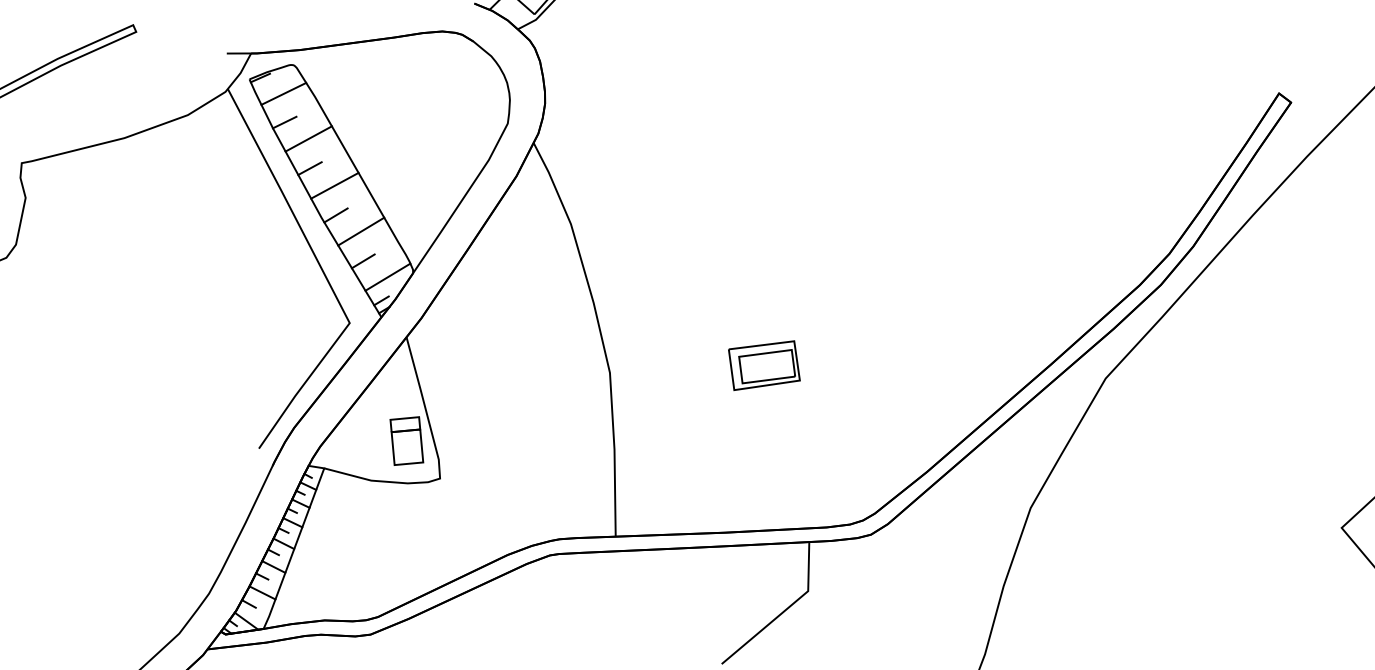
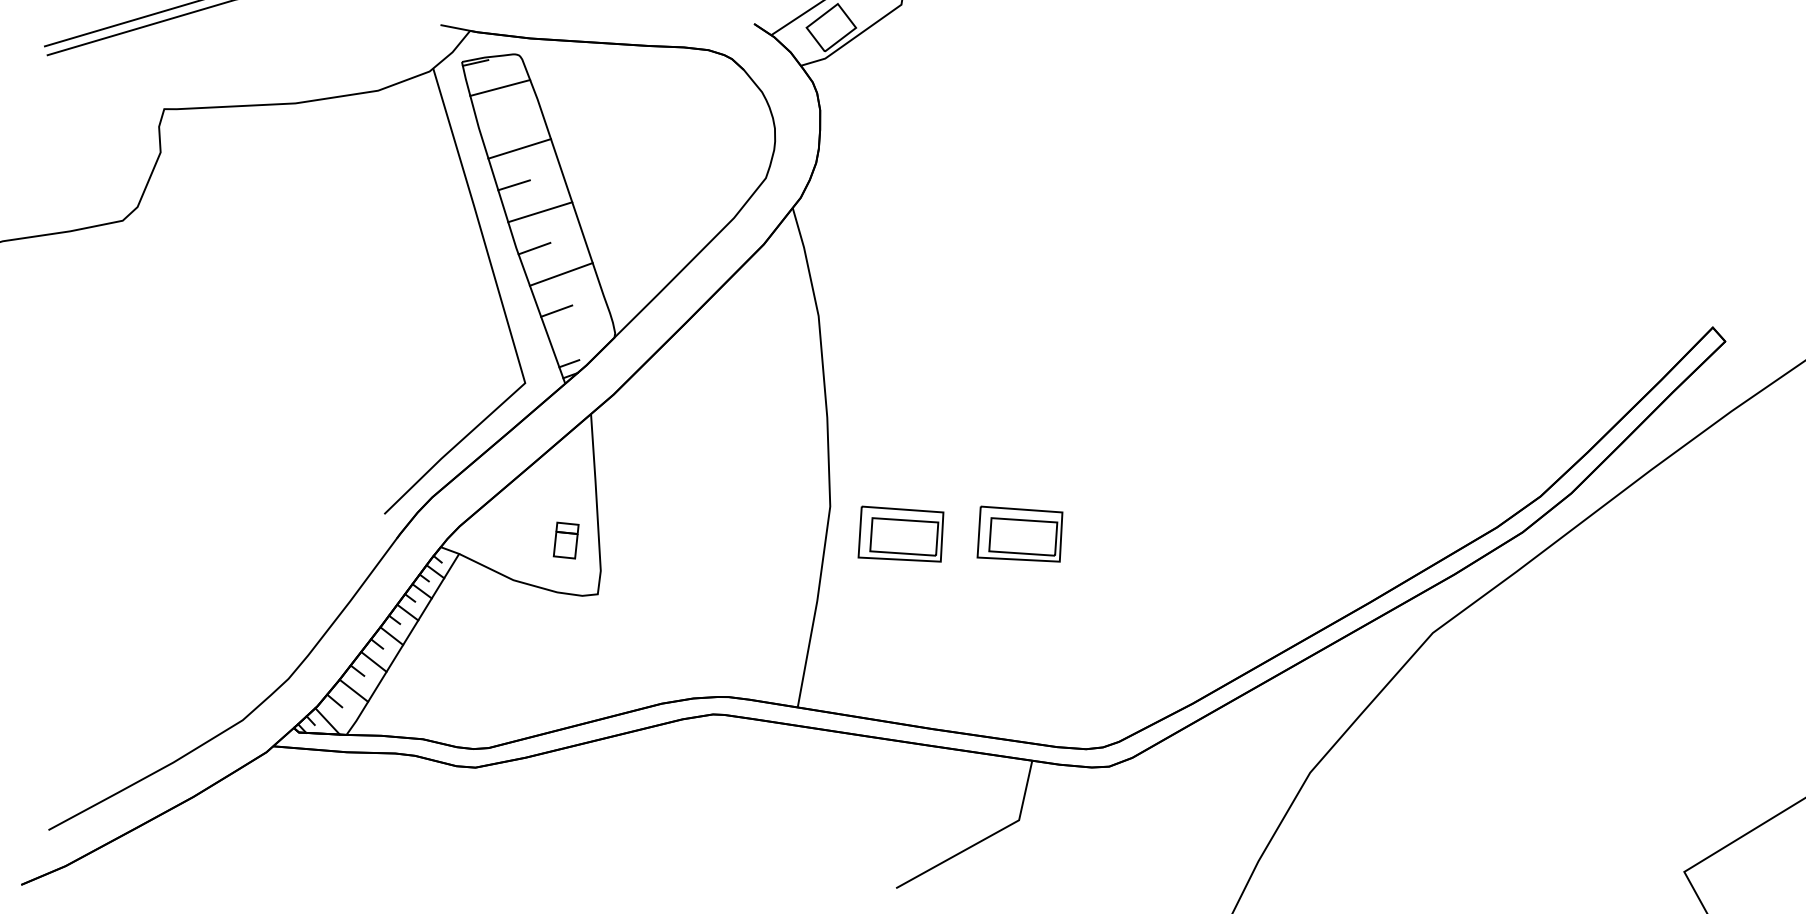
line: (284, 122) -> (494, 122), removed
line: (387, 277) -> (582, 336), removed
part: (669, 383) -> (900, 533), added
part: (406, 441) -> (565, 540), size x0.6

